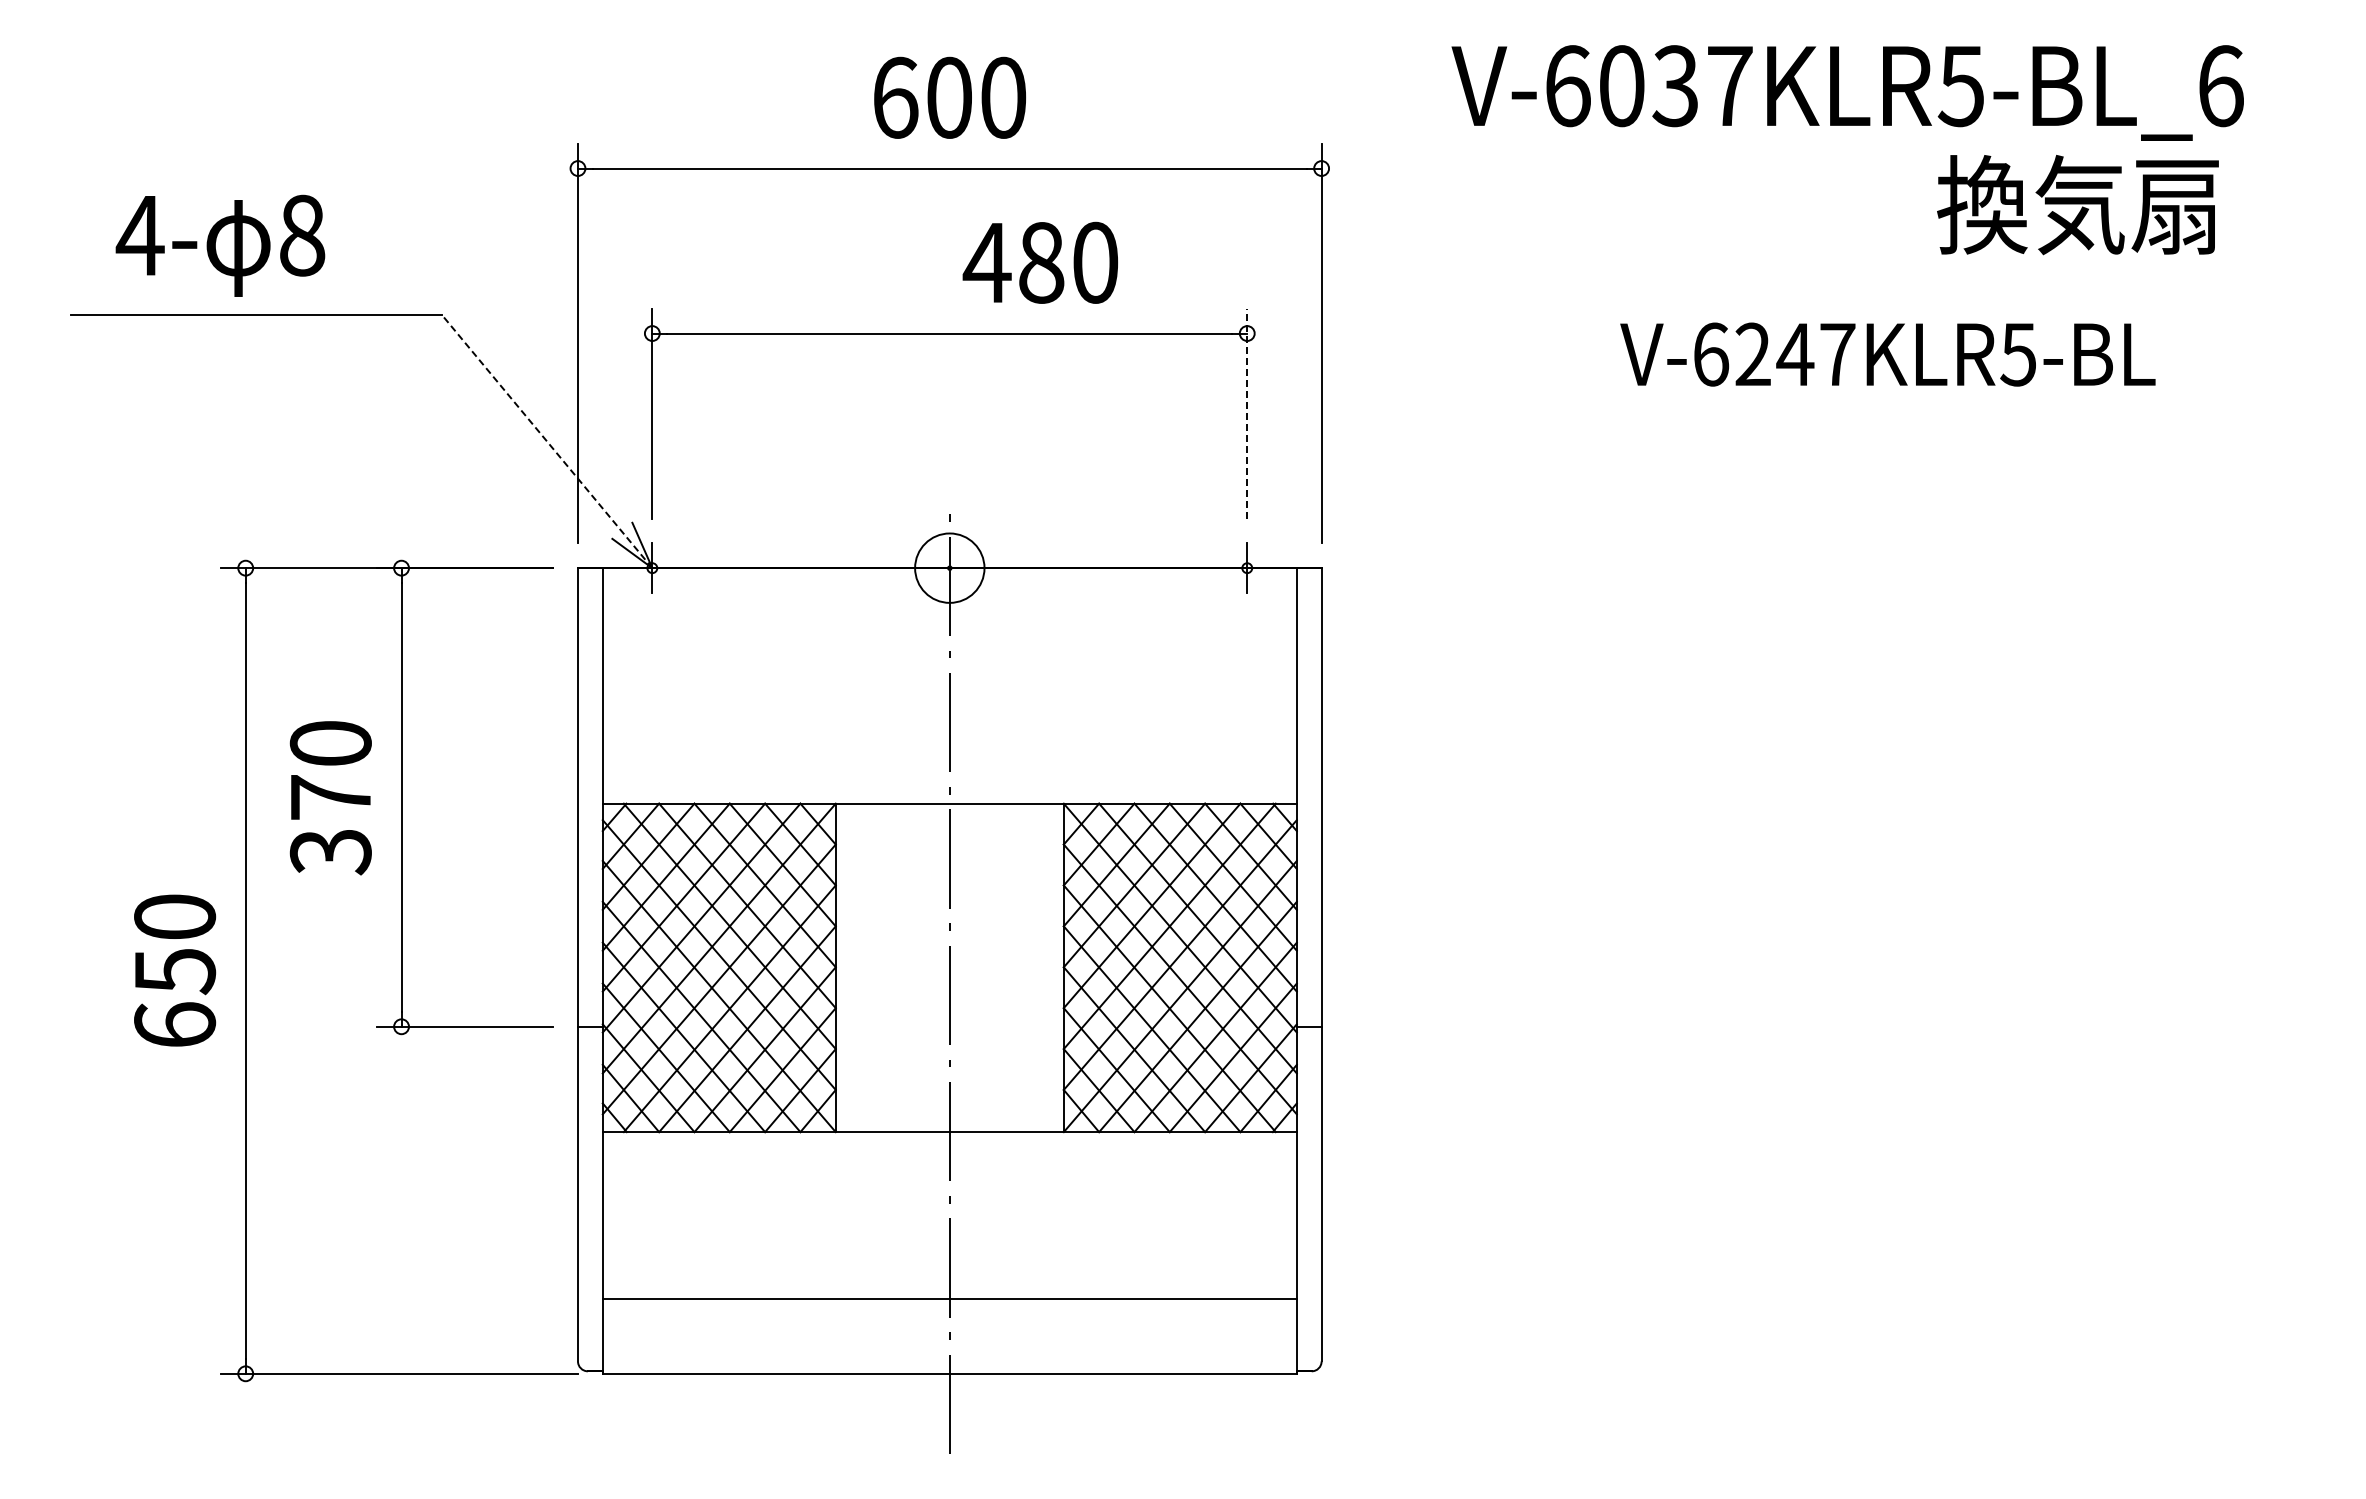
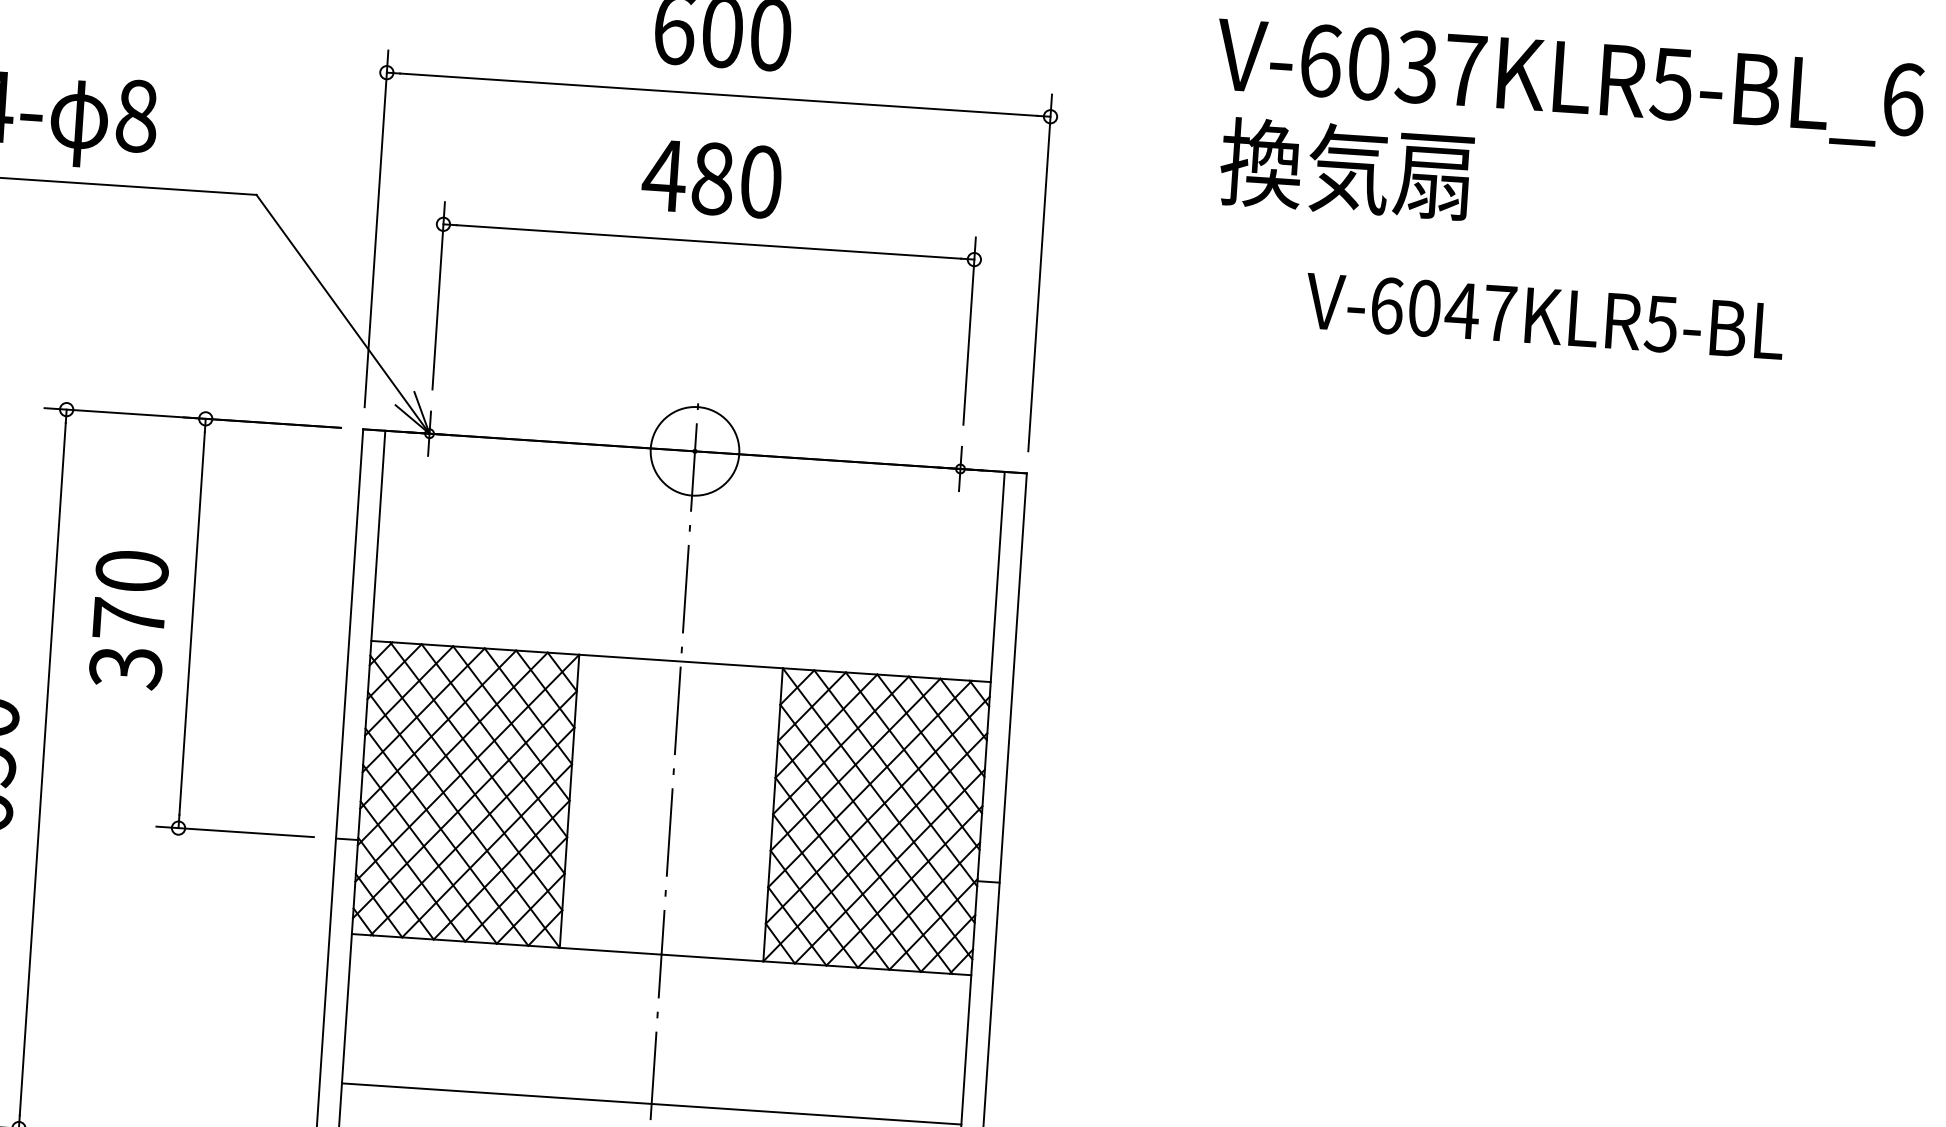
text: (1847, 92) -> (1569, 83), moved
text: (2077, 205) -> (1346, 169), moved
text: (1039, 262) -> (711, 178), moved
text: (1752, 354) -> (1424, 308), V-6247KLR5-BL -> V-6047KLR5-BL
line: (1247, 413) -> (969, 330), dashed -> solid
line: (546, 441) -> (342, 314), dashed -> solid
circle: (949, 567) -> (694, 450), size x1.43

